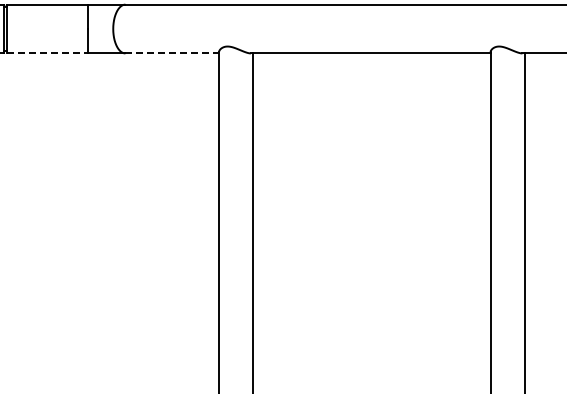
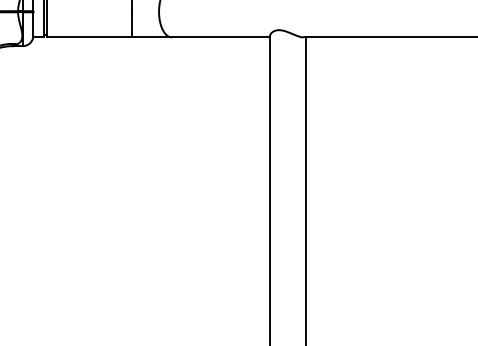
line: (47, 53) -> (90, 37), dashed -> solid
line: (172, 53) -> (221, 37), dashed -> solid

